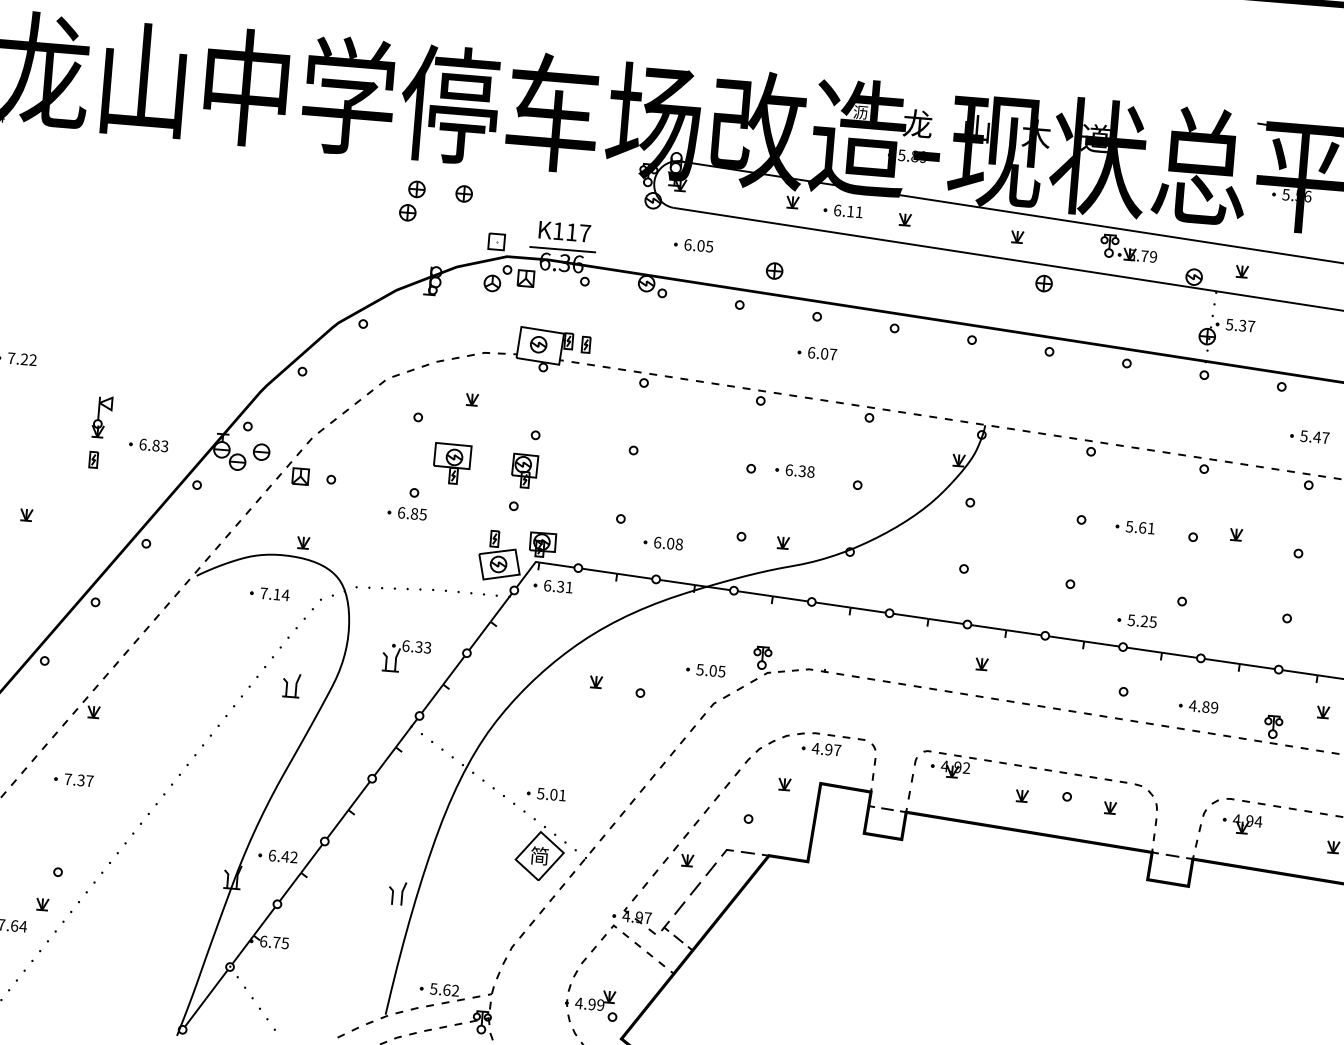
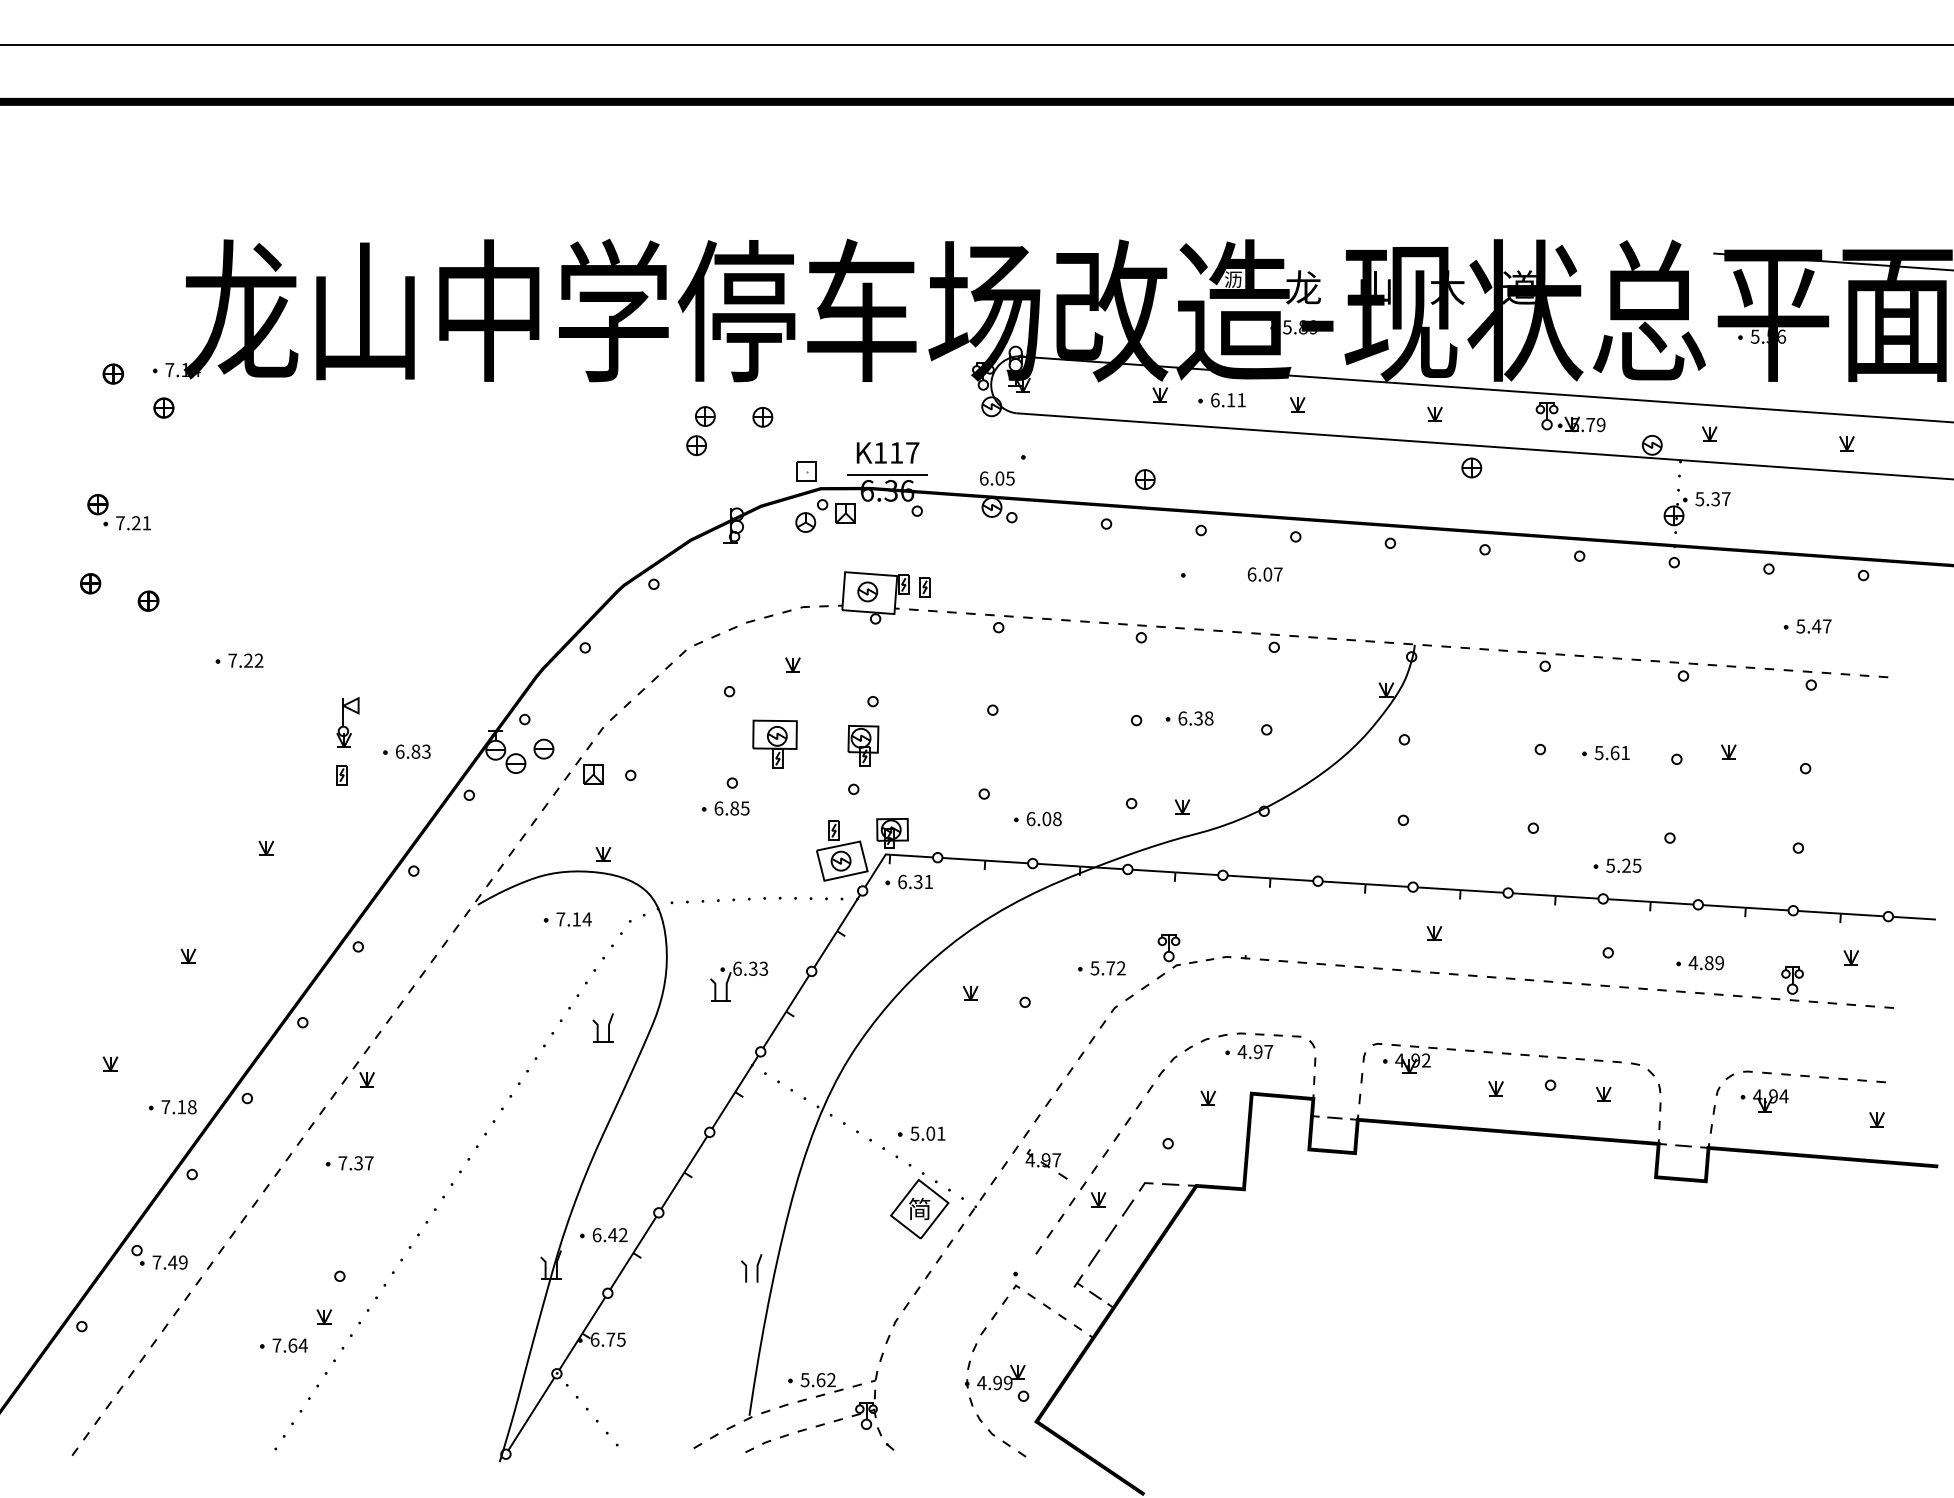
text: (699, 245) -> (997, 478), moved
text: (821, 353) -> (1264, 574), moved
text: (717, 671) -> (1115, 968), 5.05 -> 5.72
part: (639, 920) -> (1046, 1164), moved

